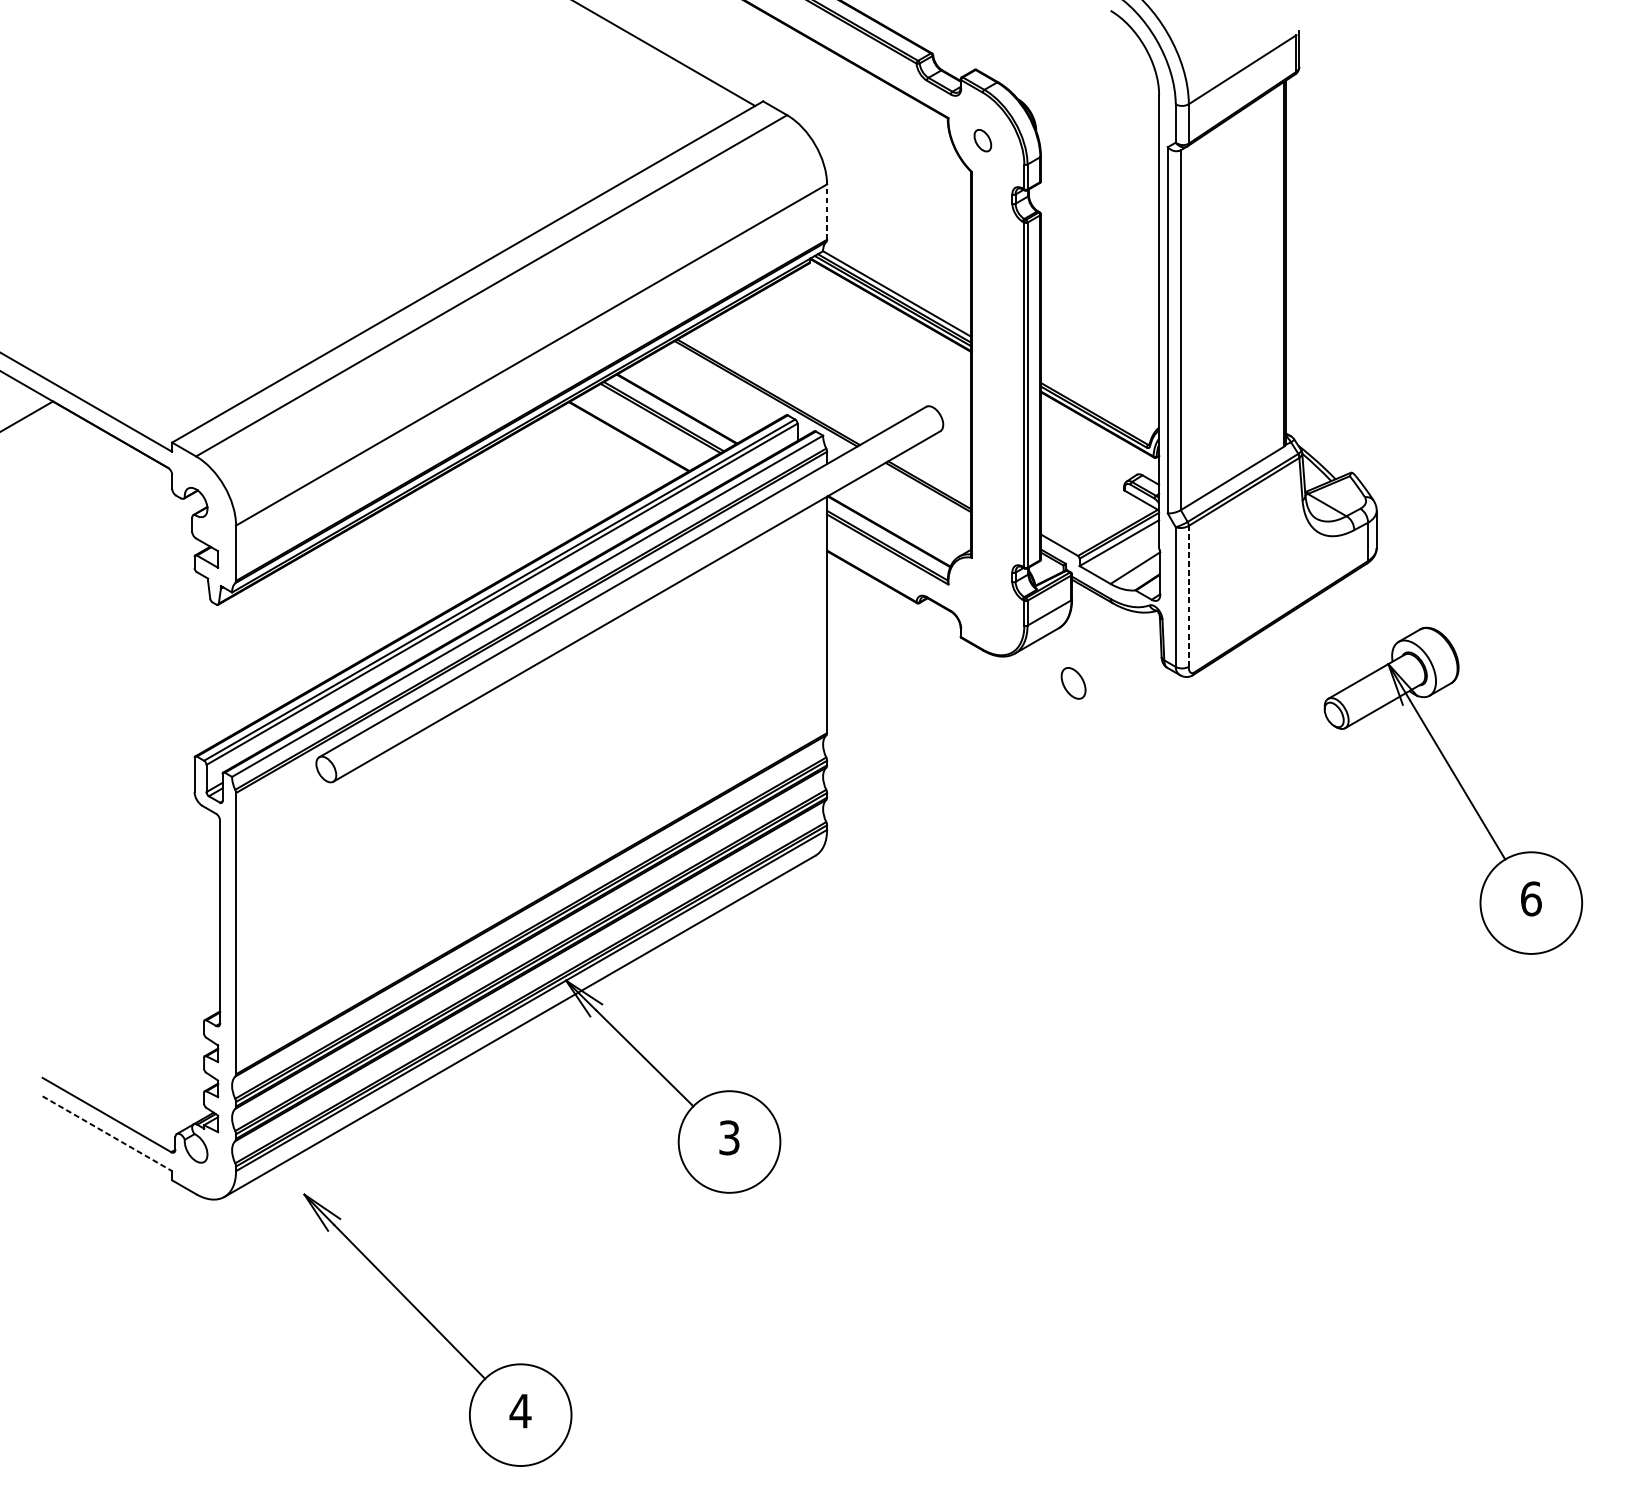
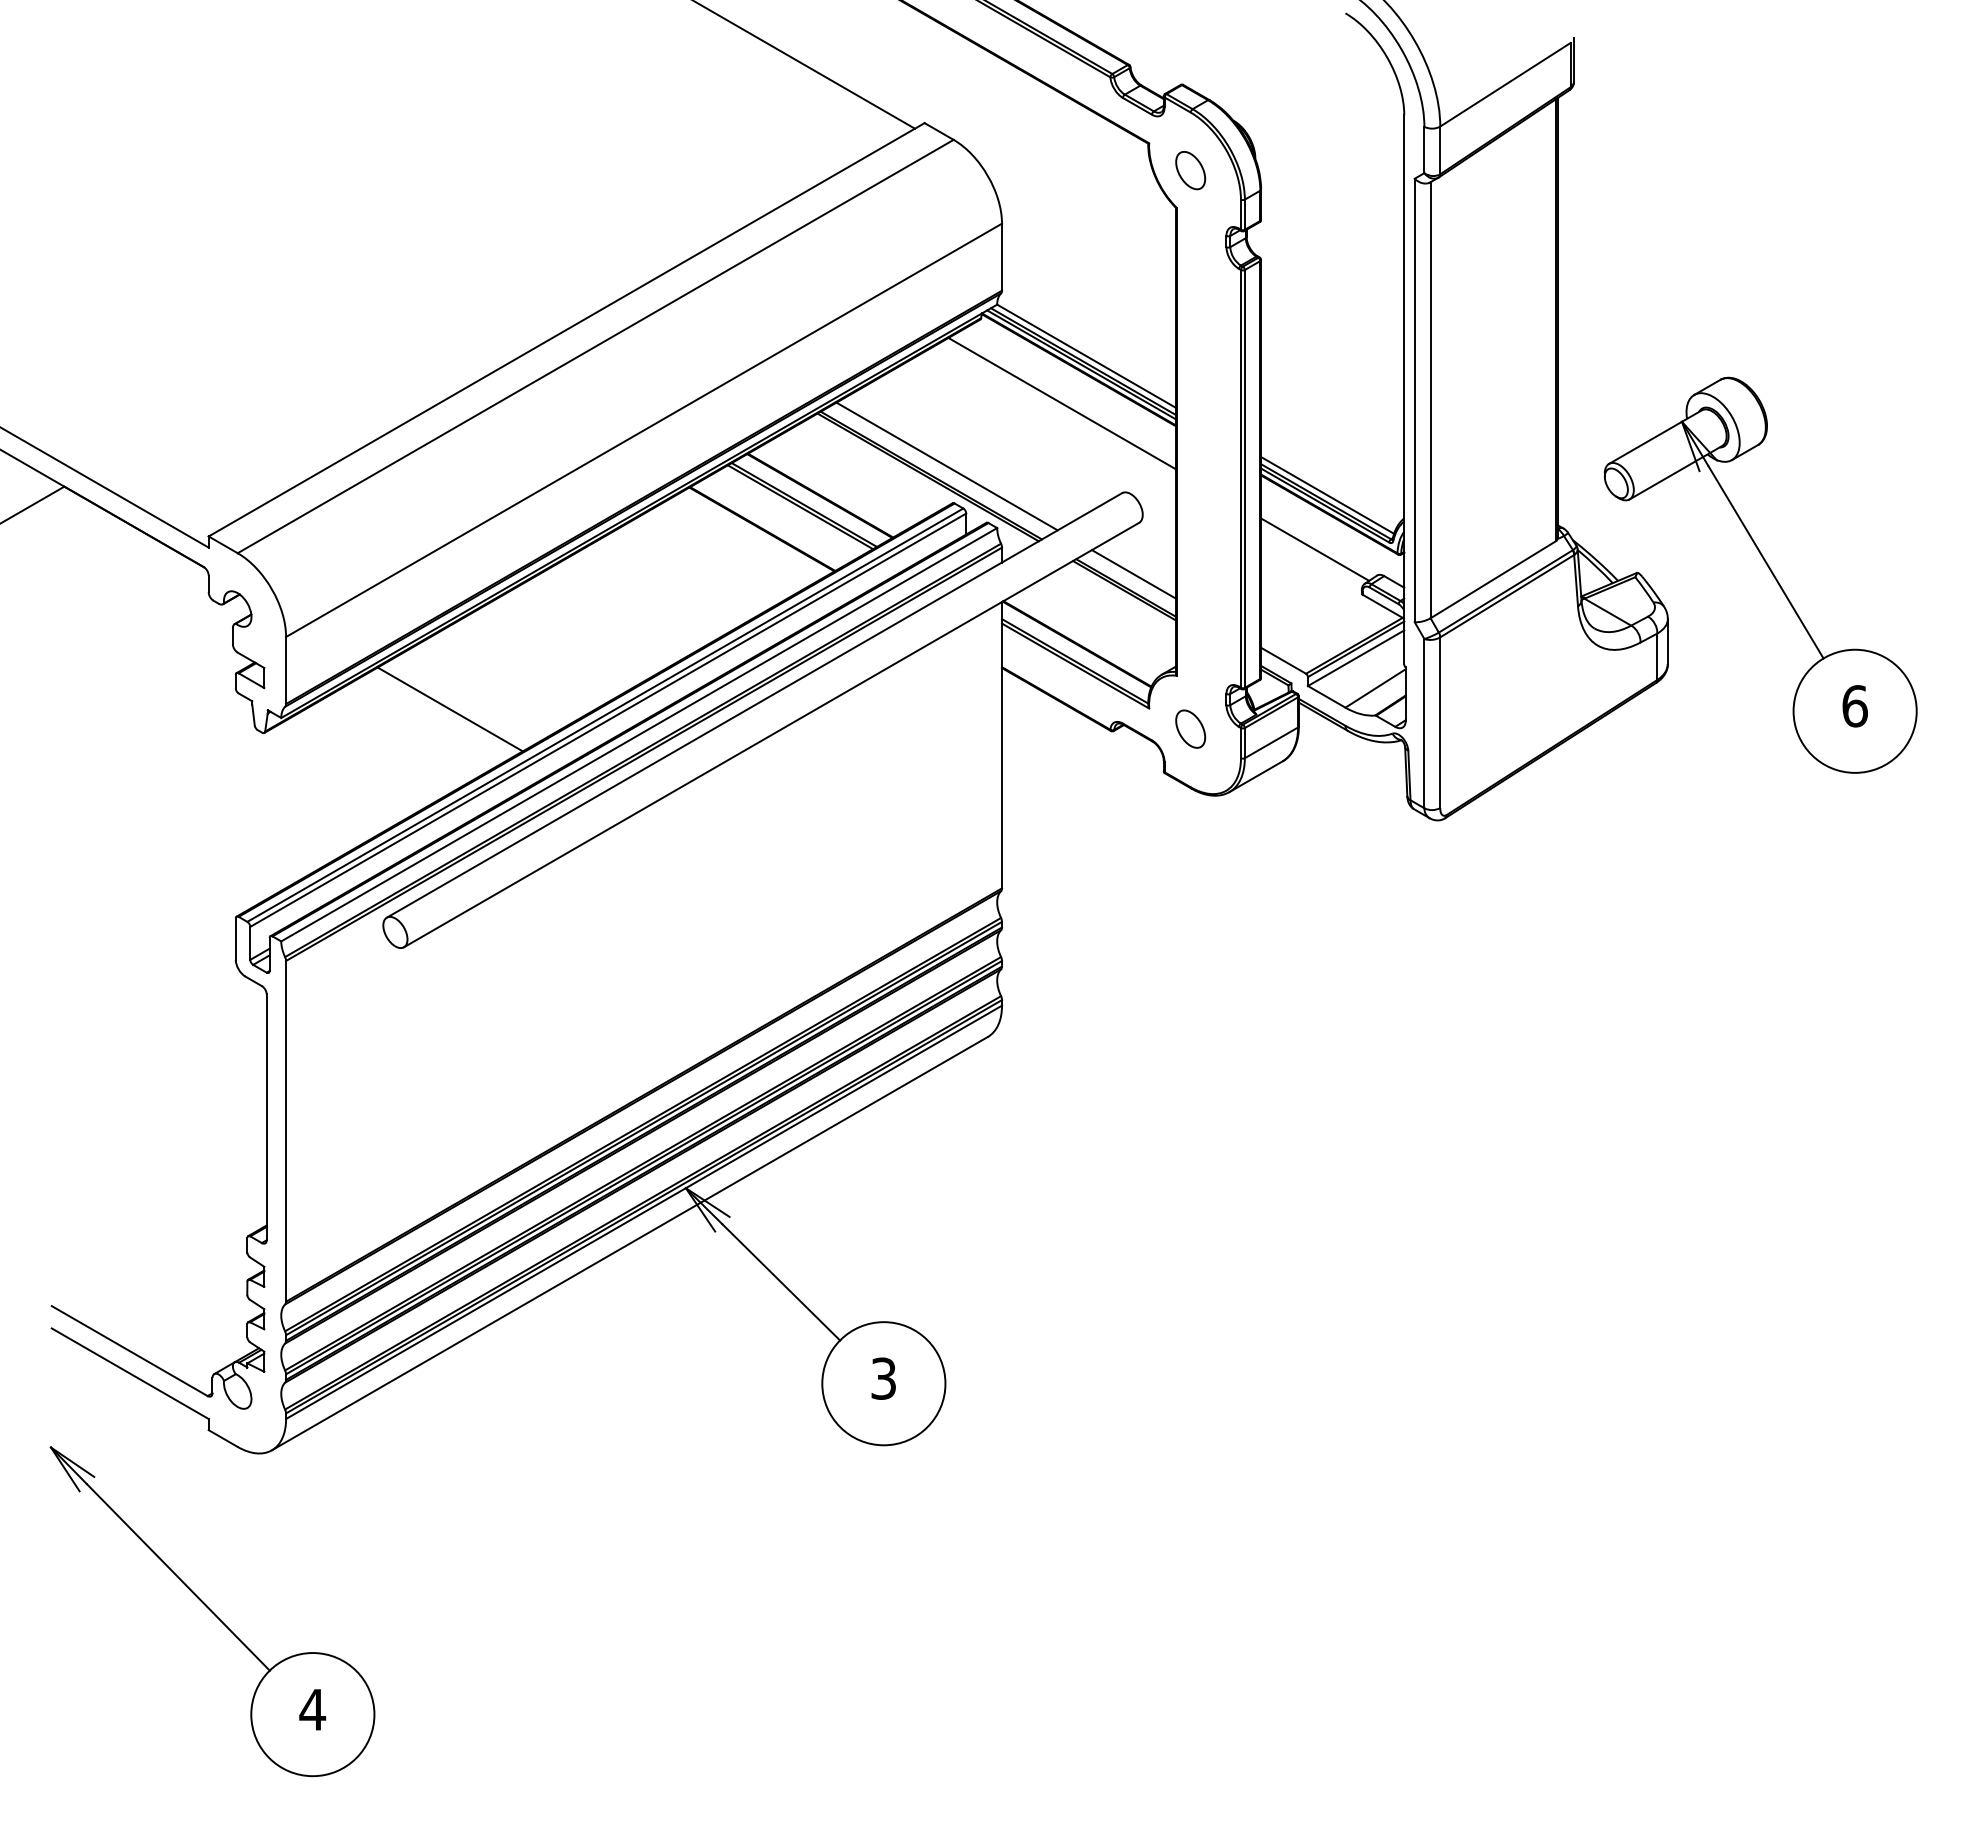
part: (982, 140) -> (1190, 170), size x1.43
line: (827, 212) -> (1002, 257), dashed -> solid
line: (876, 332) -> (1062, 403), added
line: (781, 384) -> (946, 466), added
line: (1095, 408) -> (1327, 495), added
line: (1085, 453) -> (1315, 549), added
line: (935, 474) -> (1133, 574), added
line: (370, 585) -> (449, 709), added
line: (1189, 596) -> (1440, 722), dashed -> solid
part: (1073, 682) -> (1190, 728), moved
part: (1460, 786) -> (1769, 570), moved
line: (107, 1133) -> (130, 1373), dashed -> solid
part: (437, 1330) -> (212, 1611), moved

